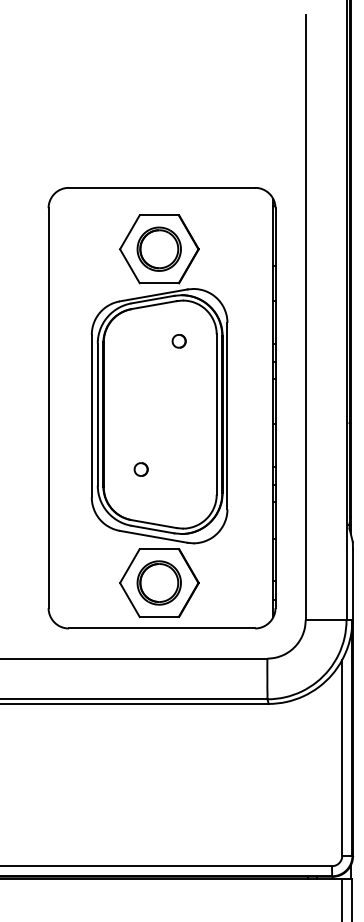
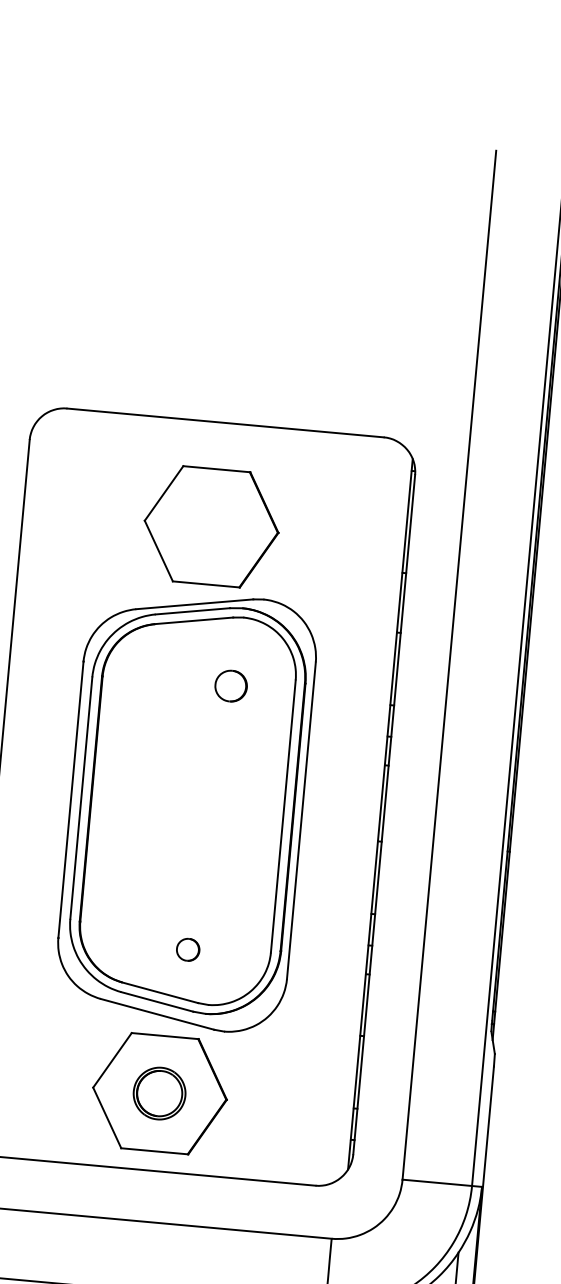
part: (158, 248) -> (210, 525), removed
part: (178, 341) -> (229, 686), size x1.4
part: (140, 469) -> (186, 949), moved
part: (158, 582) -> (158, 1092), size x0.7

